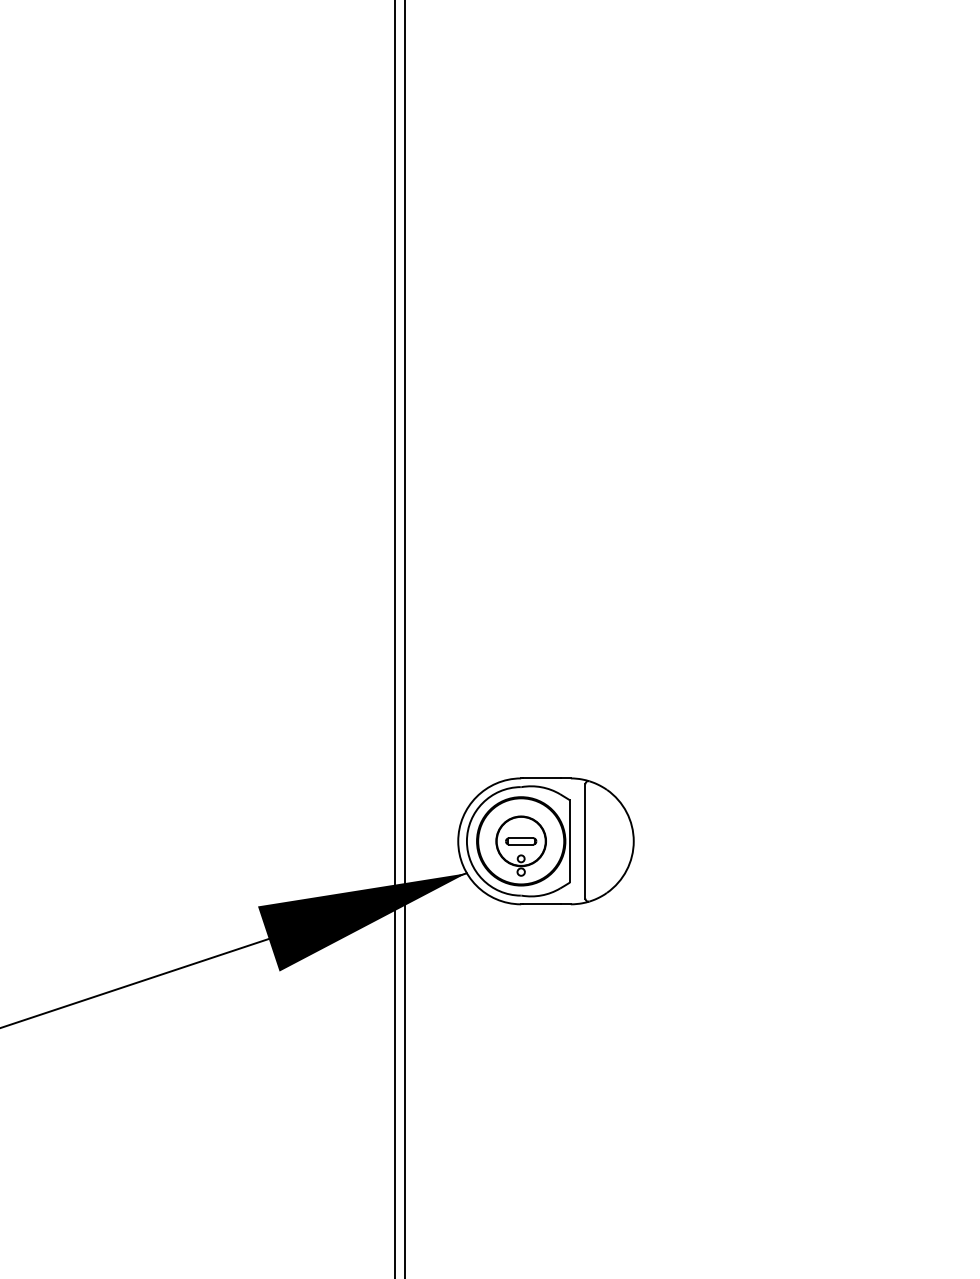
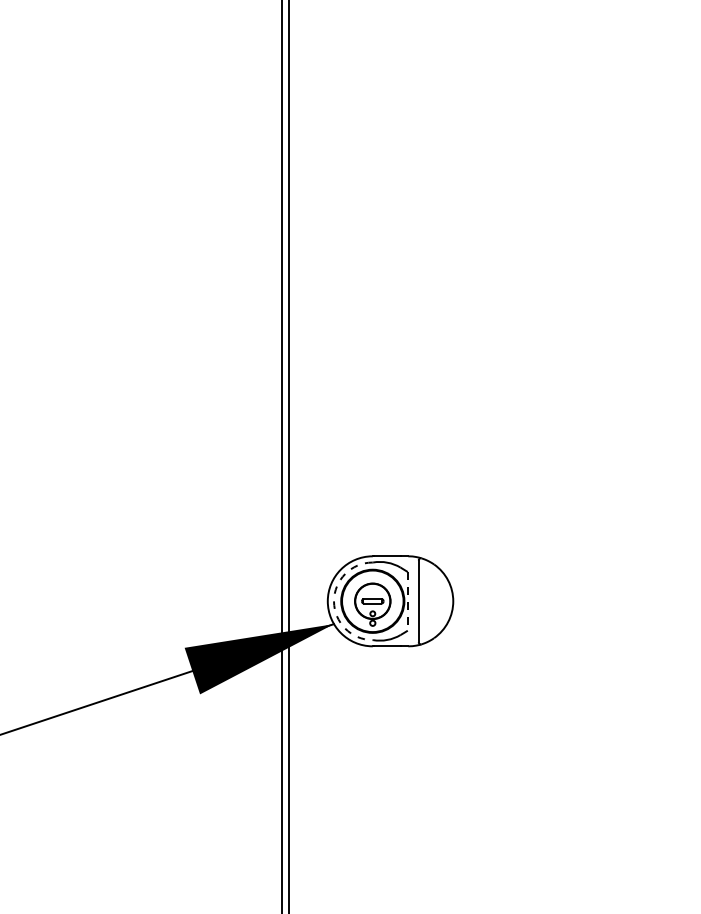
arc: (466, 841) -> (333, 601), solid -> dashed
line: (570, 841) -> (408, 601), solid -> dashed

